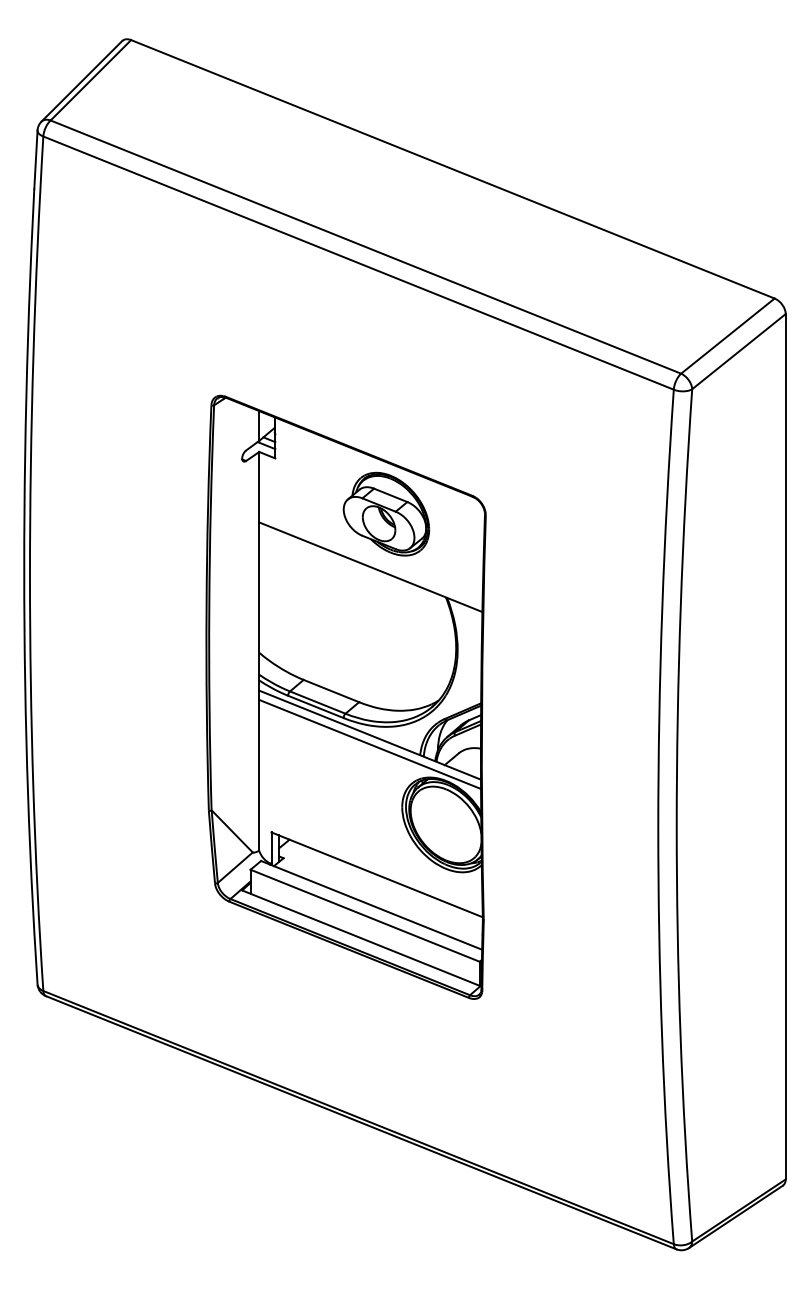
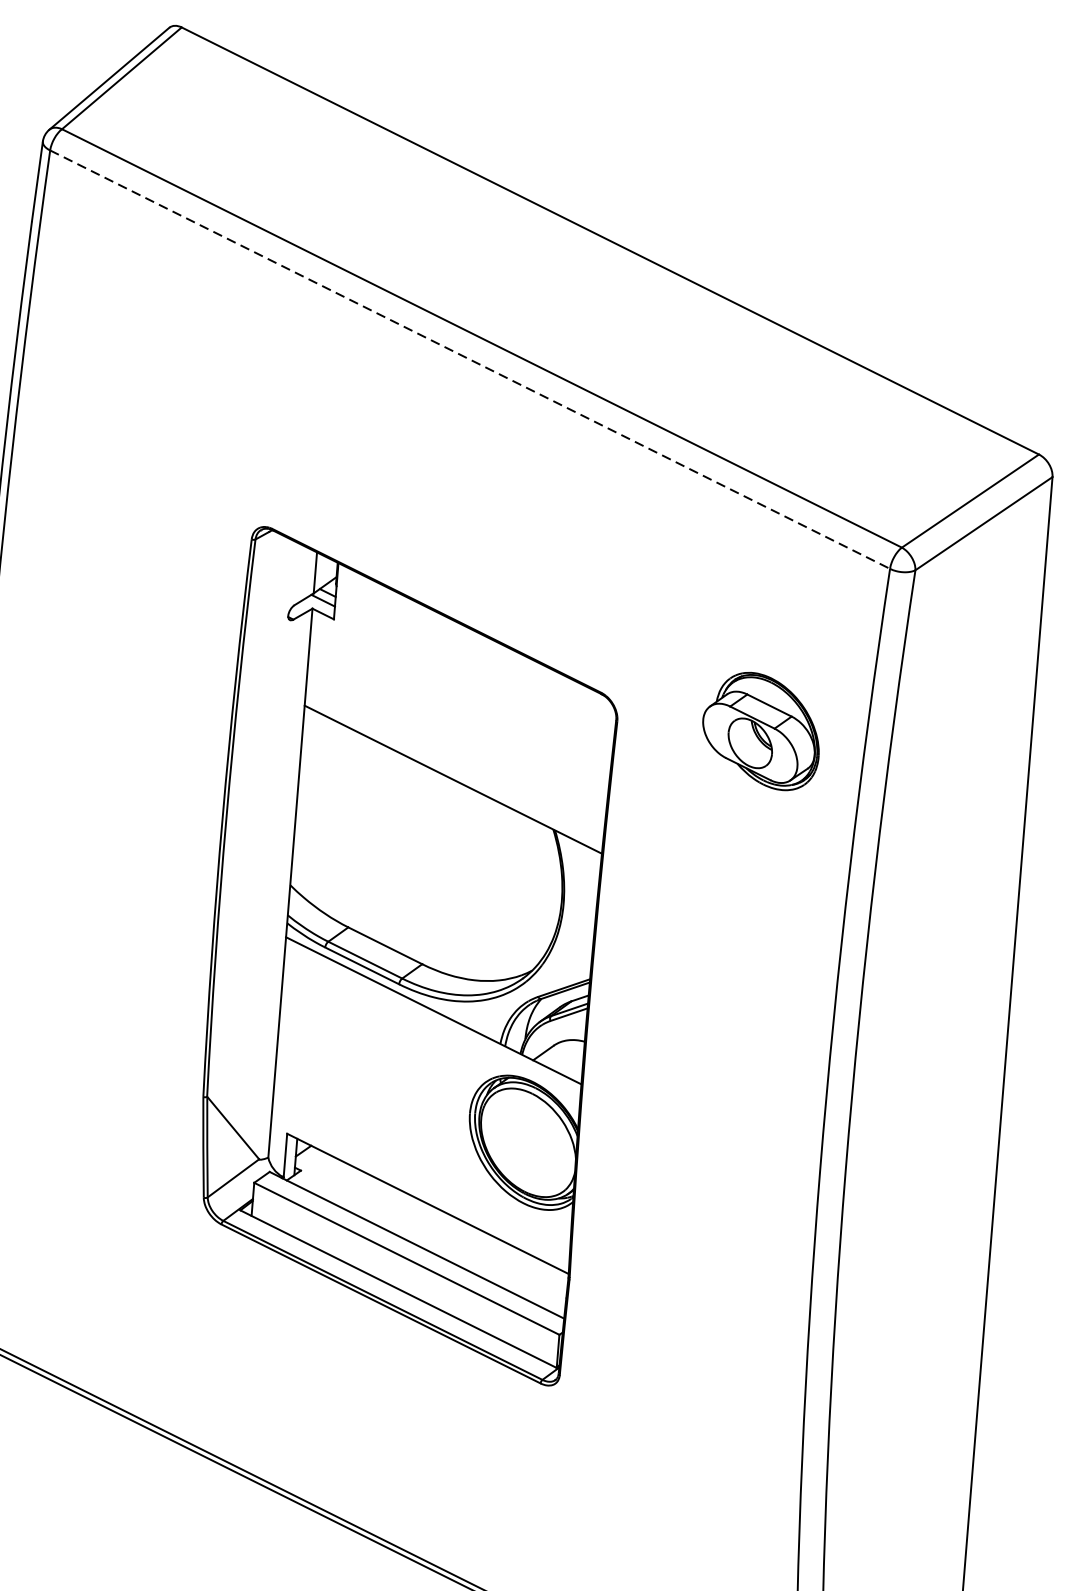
line: (358, 263) -> (469, 360), solid -> dashed
part: (386, 513) -> (761, 730), moved
line: (370, 744) -> (433, 1023), removed

